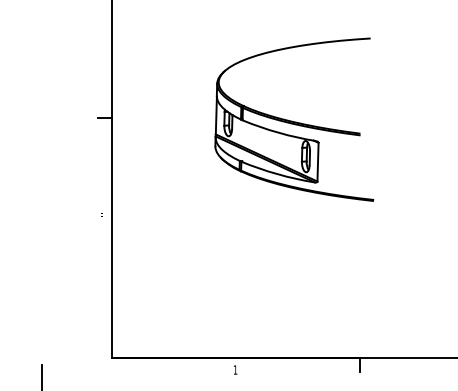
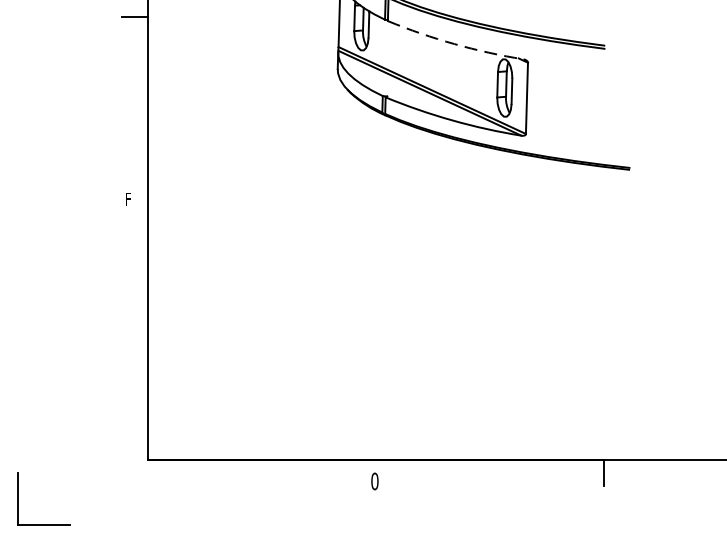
arc: (278, 132) -> (454, 43), solid -> dashed
text: (235, 369) -> (374, 480), 1 -> 0

